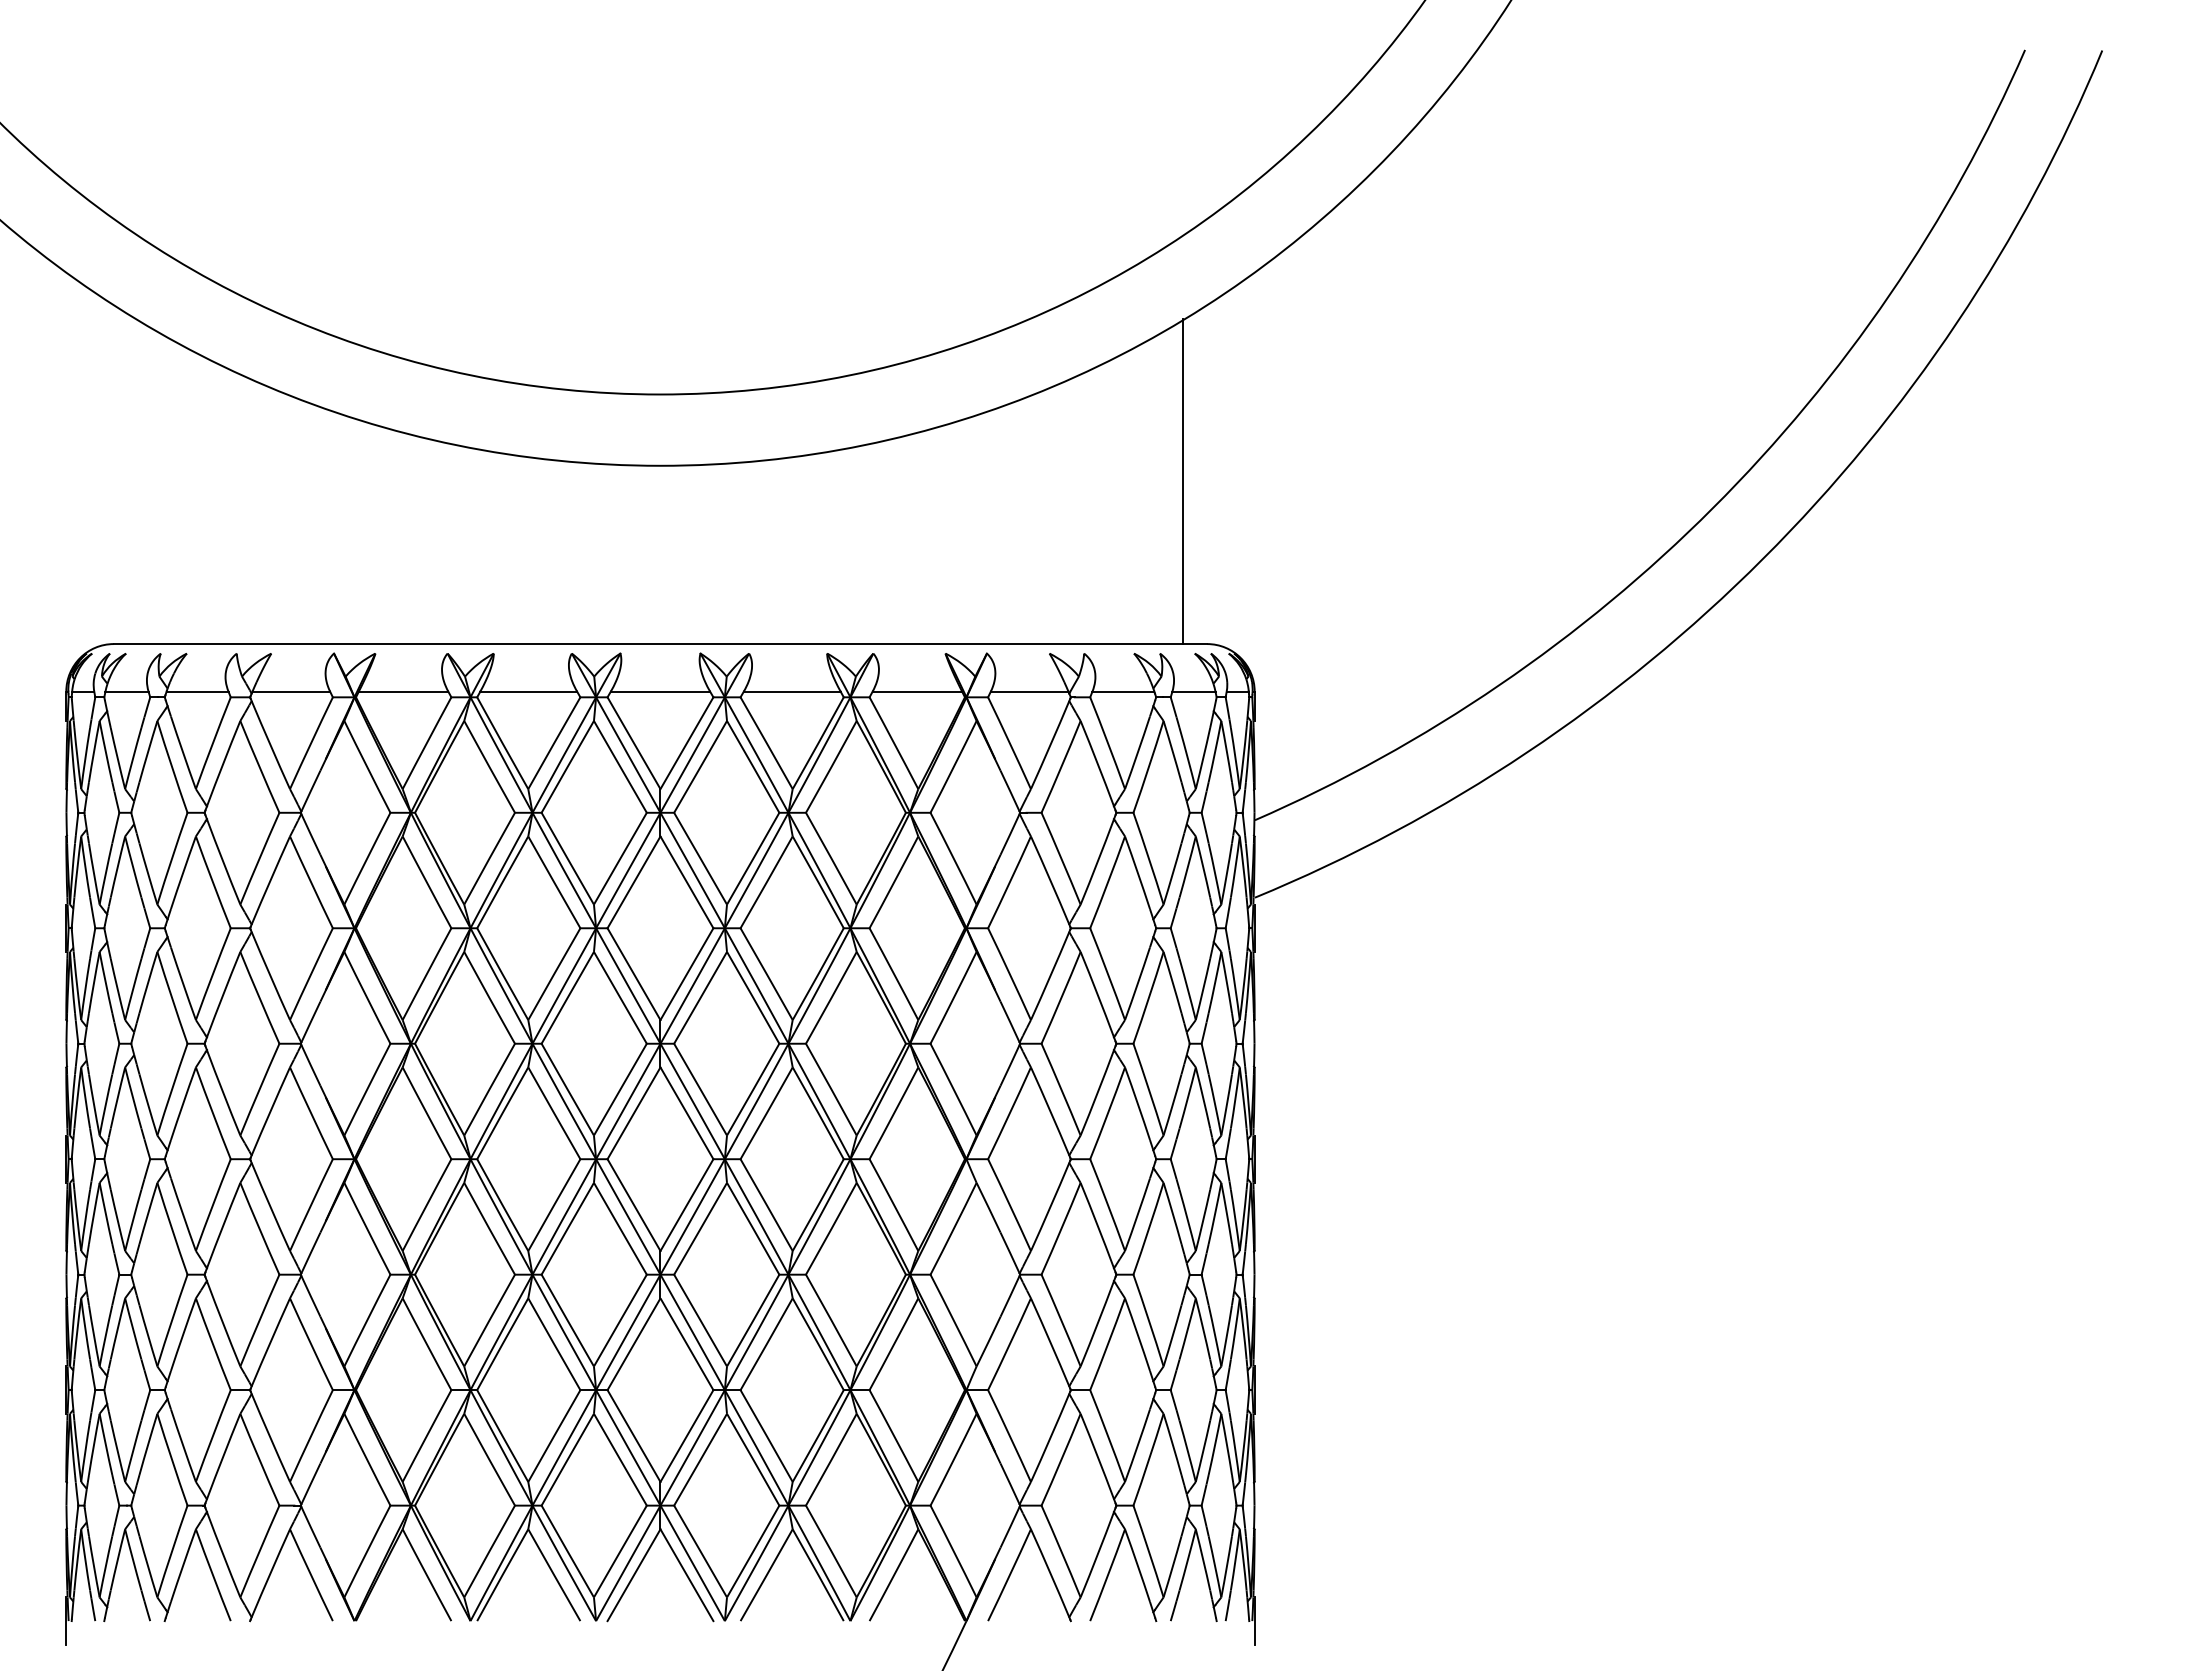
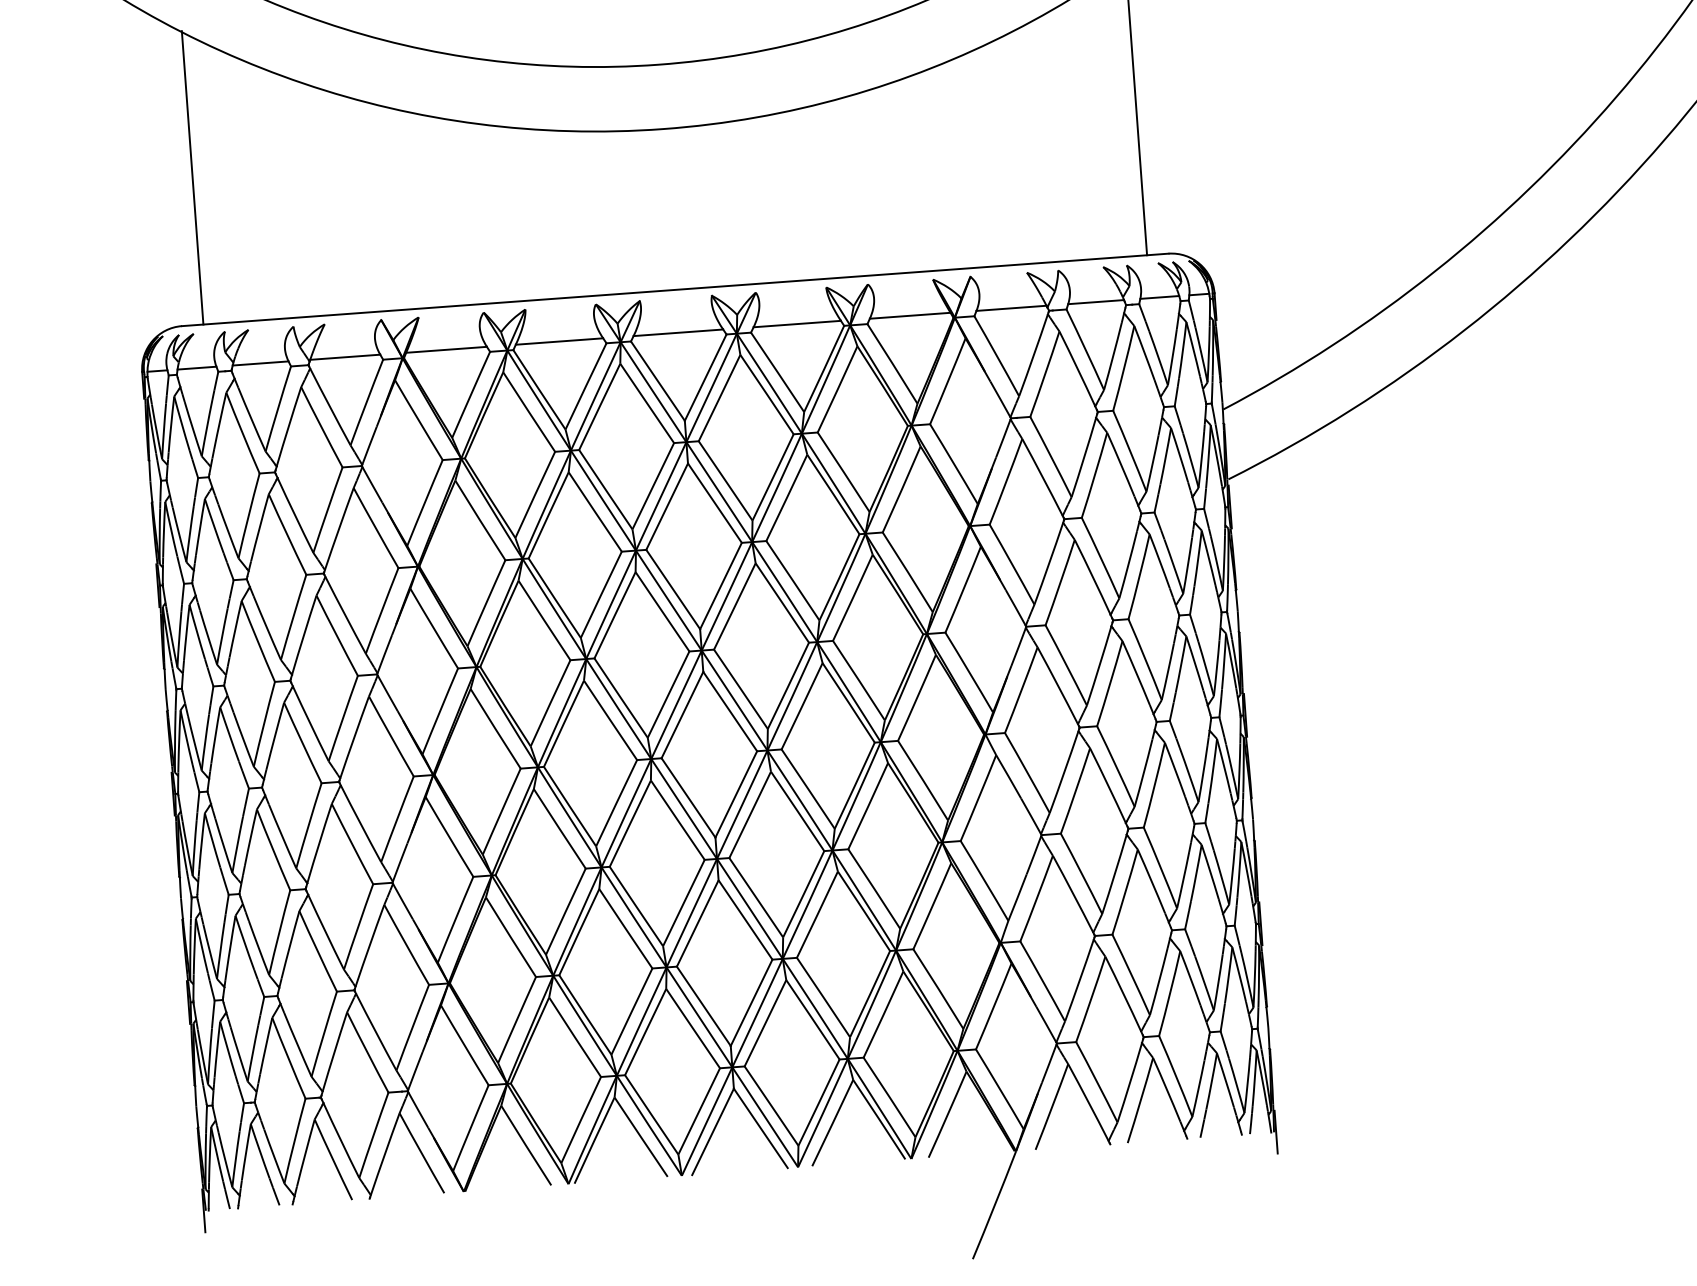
line: (137, 481) -> (192, 177), added

